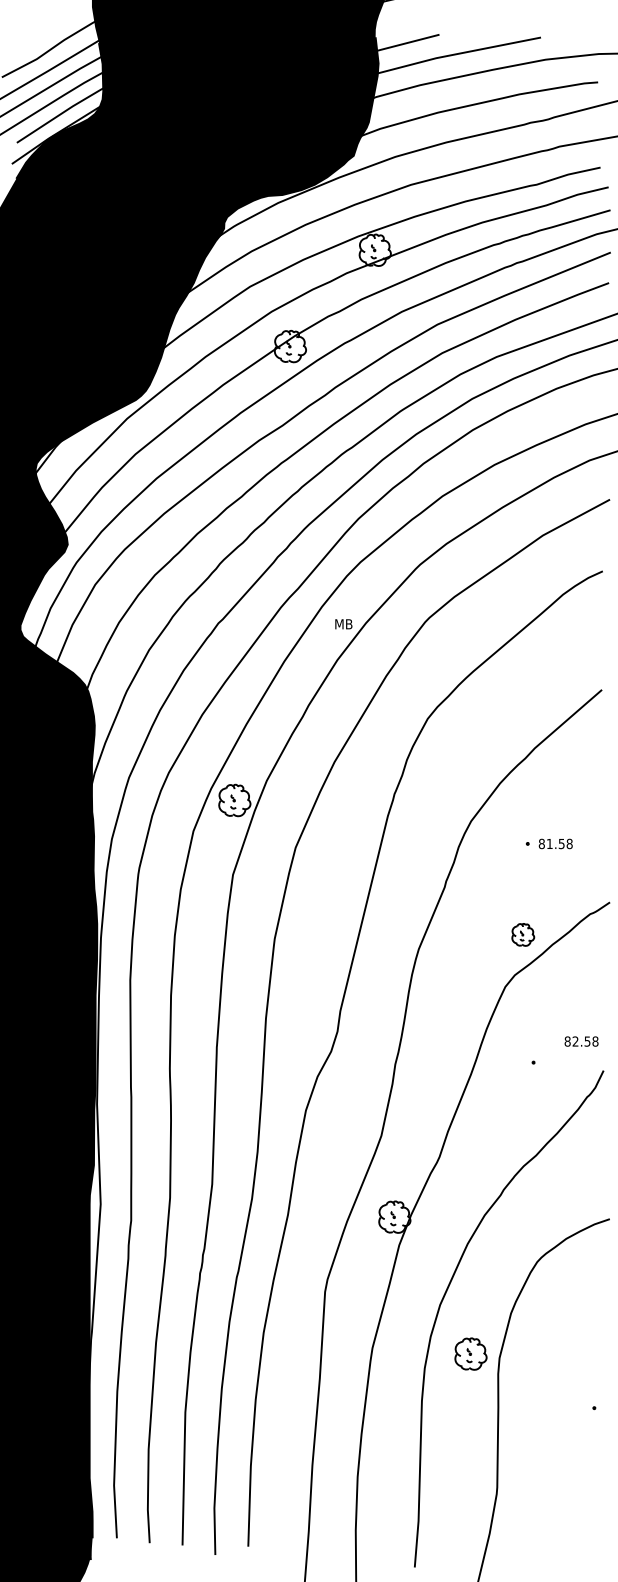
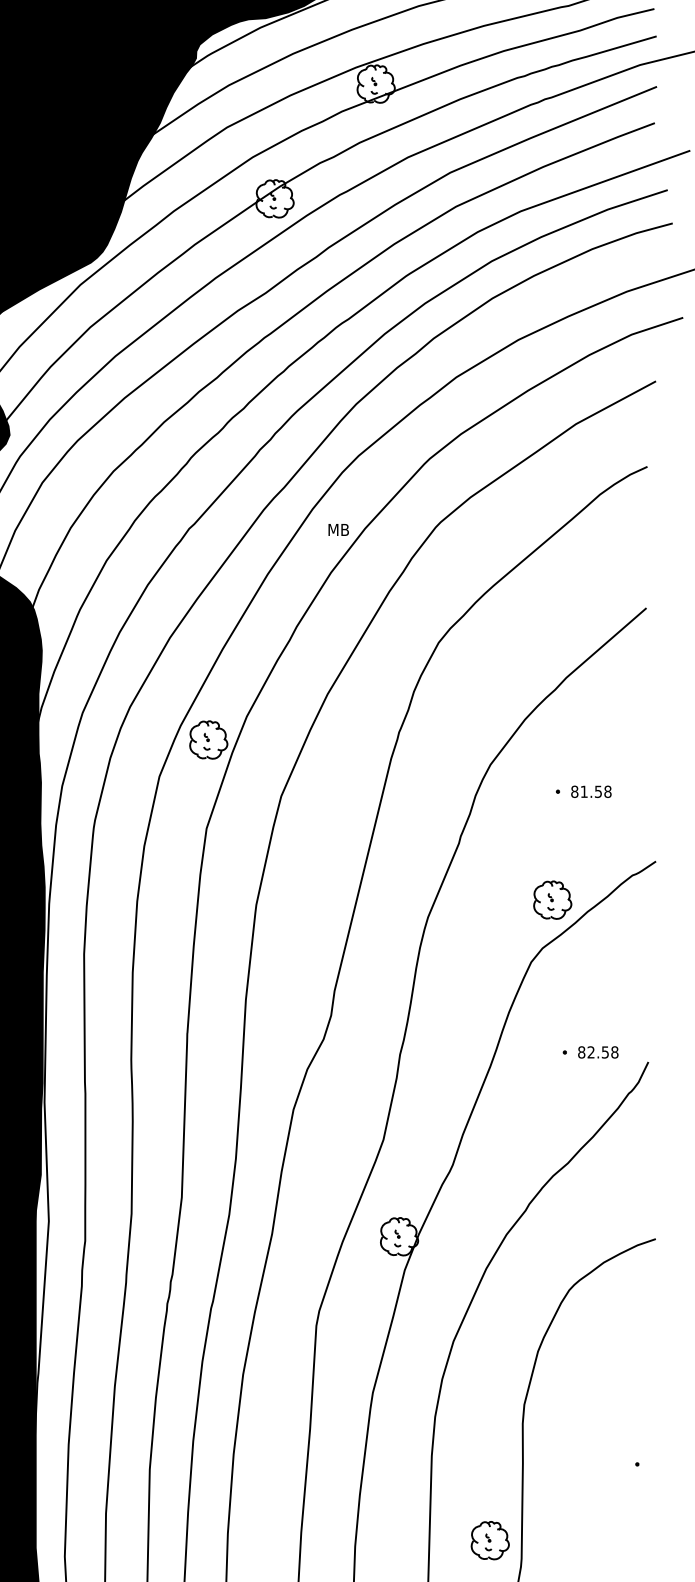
part: (522, 934) -> (551, 899), size x1.43
text: (581, 1041) -> (598, 1052), moved
part: (470, 1353) -> (489, 1539), moved

